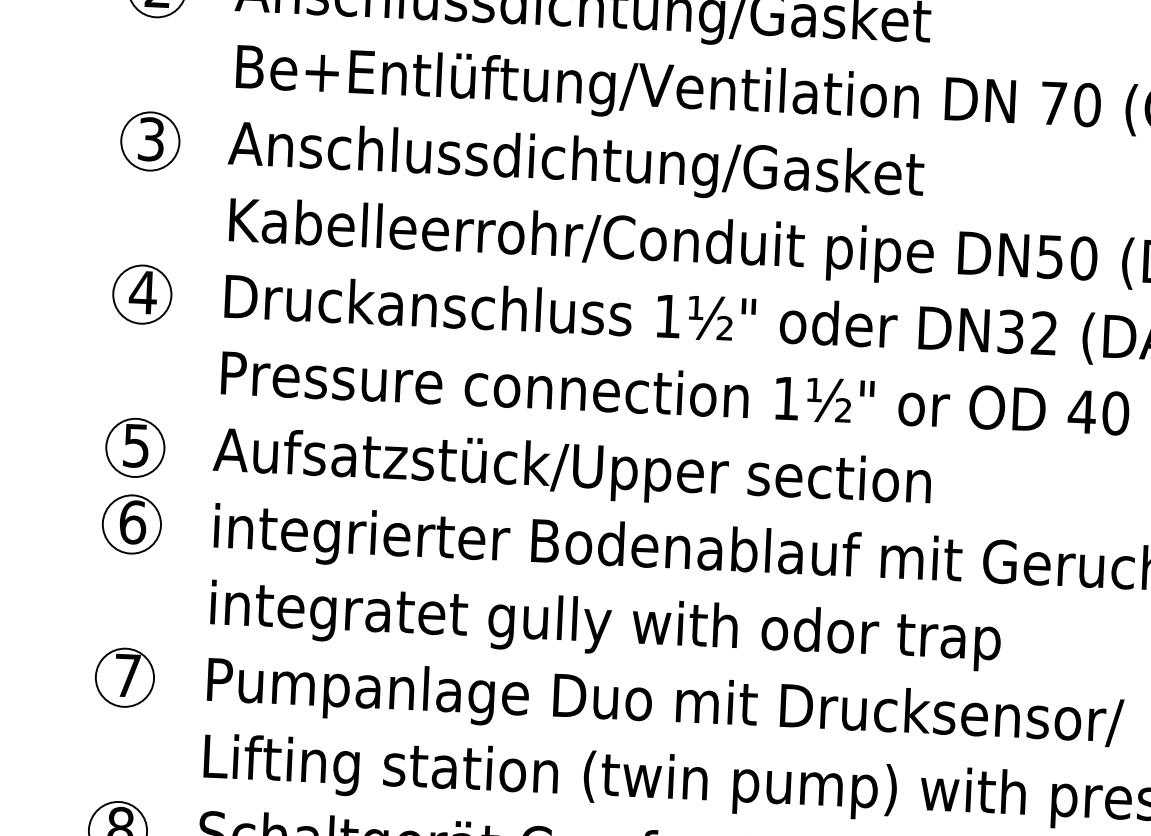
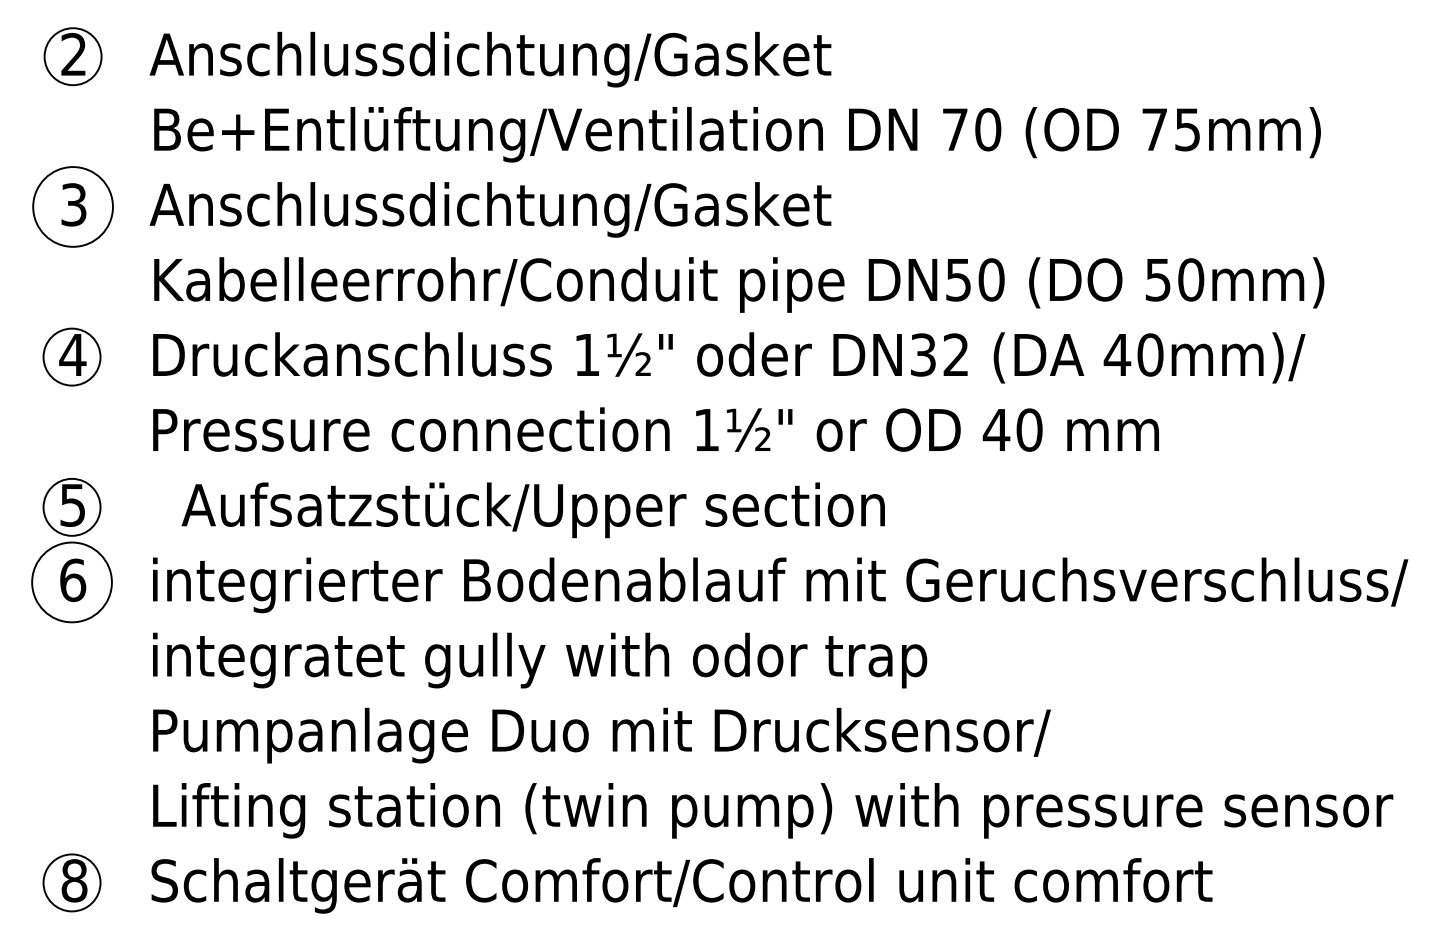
circle: (149, 141) -> (72, 206), size x1.4
text: (571, 470) -> (532, 510), moved
circle: (131, 523) -> (71, 581), size x1.4
part: (124, 677) -> (71, 732), removed

